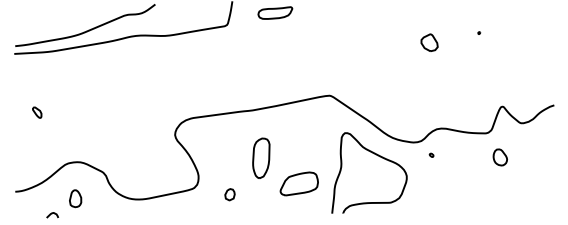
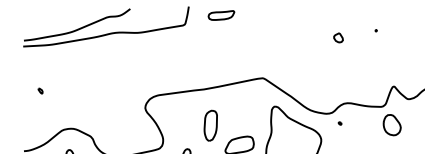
part: (429, 42) -> (338, 37), size x0.71
part: (36, 112) -> (40, 91), size x0.62
part: (500, 157) -> (392, 125), size x1.67

